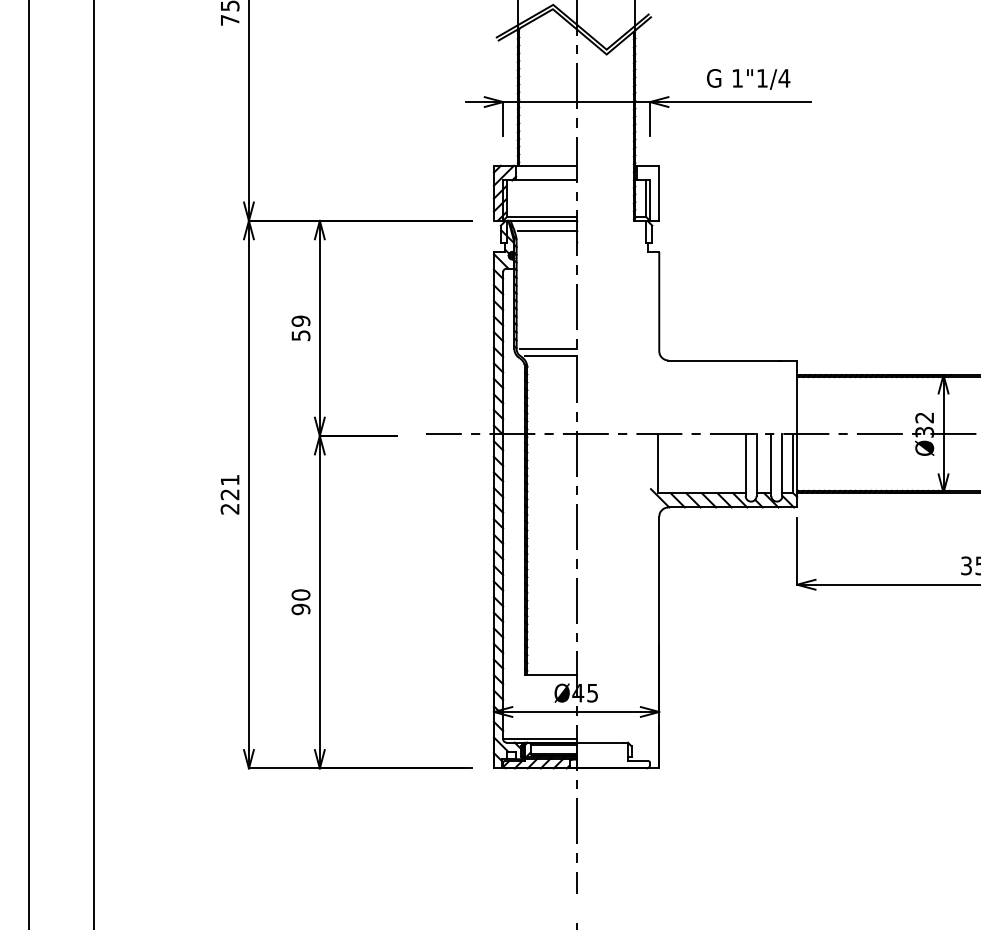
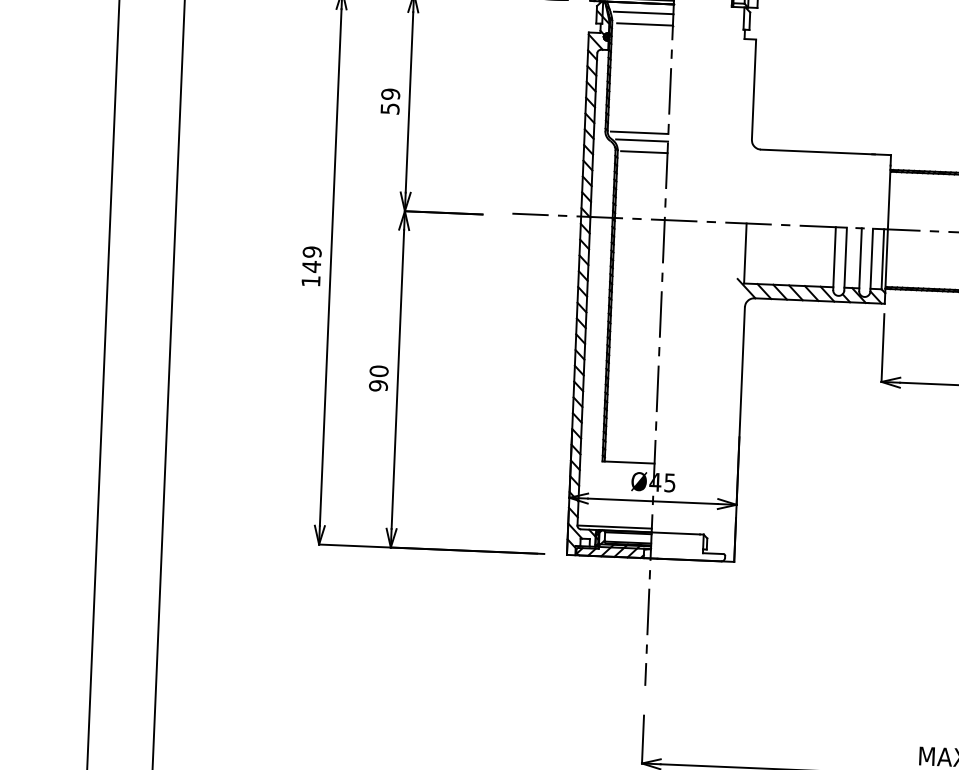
line: (548, 241) -> (644, 24), added
line: (553, 367) -> (644, 151), added
text: (229, 494) -> (311, 266), 221 -> 149

